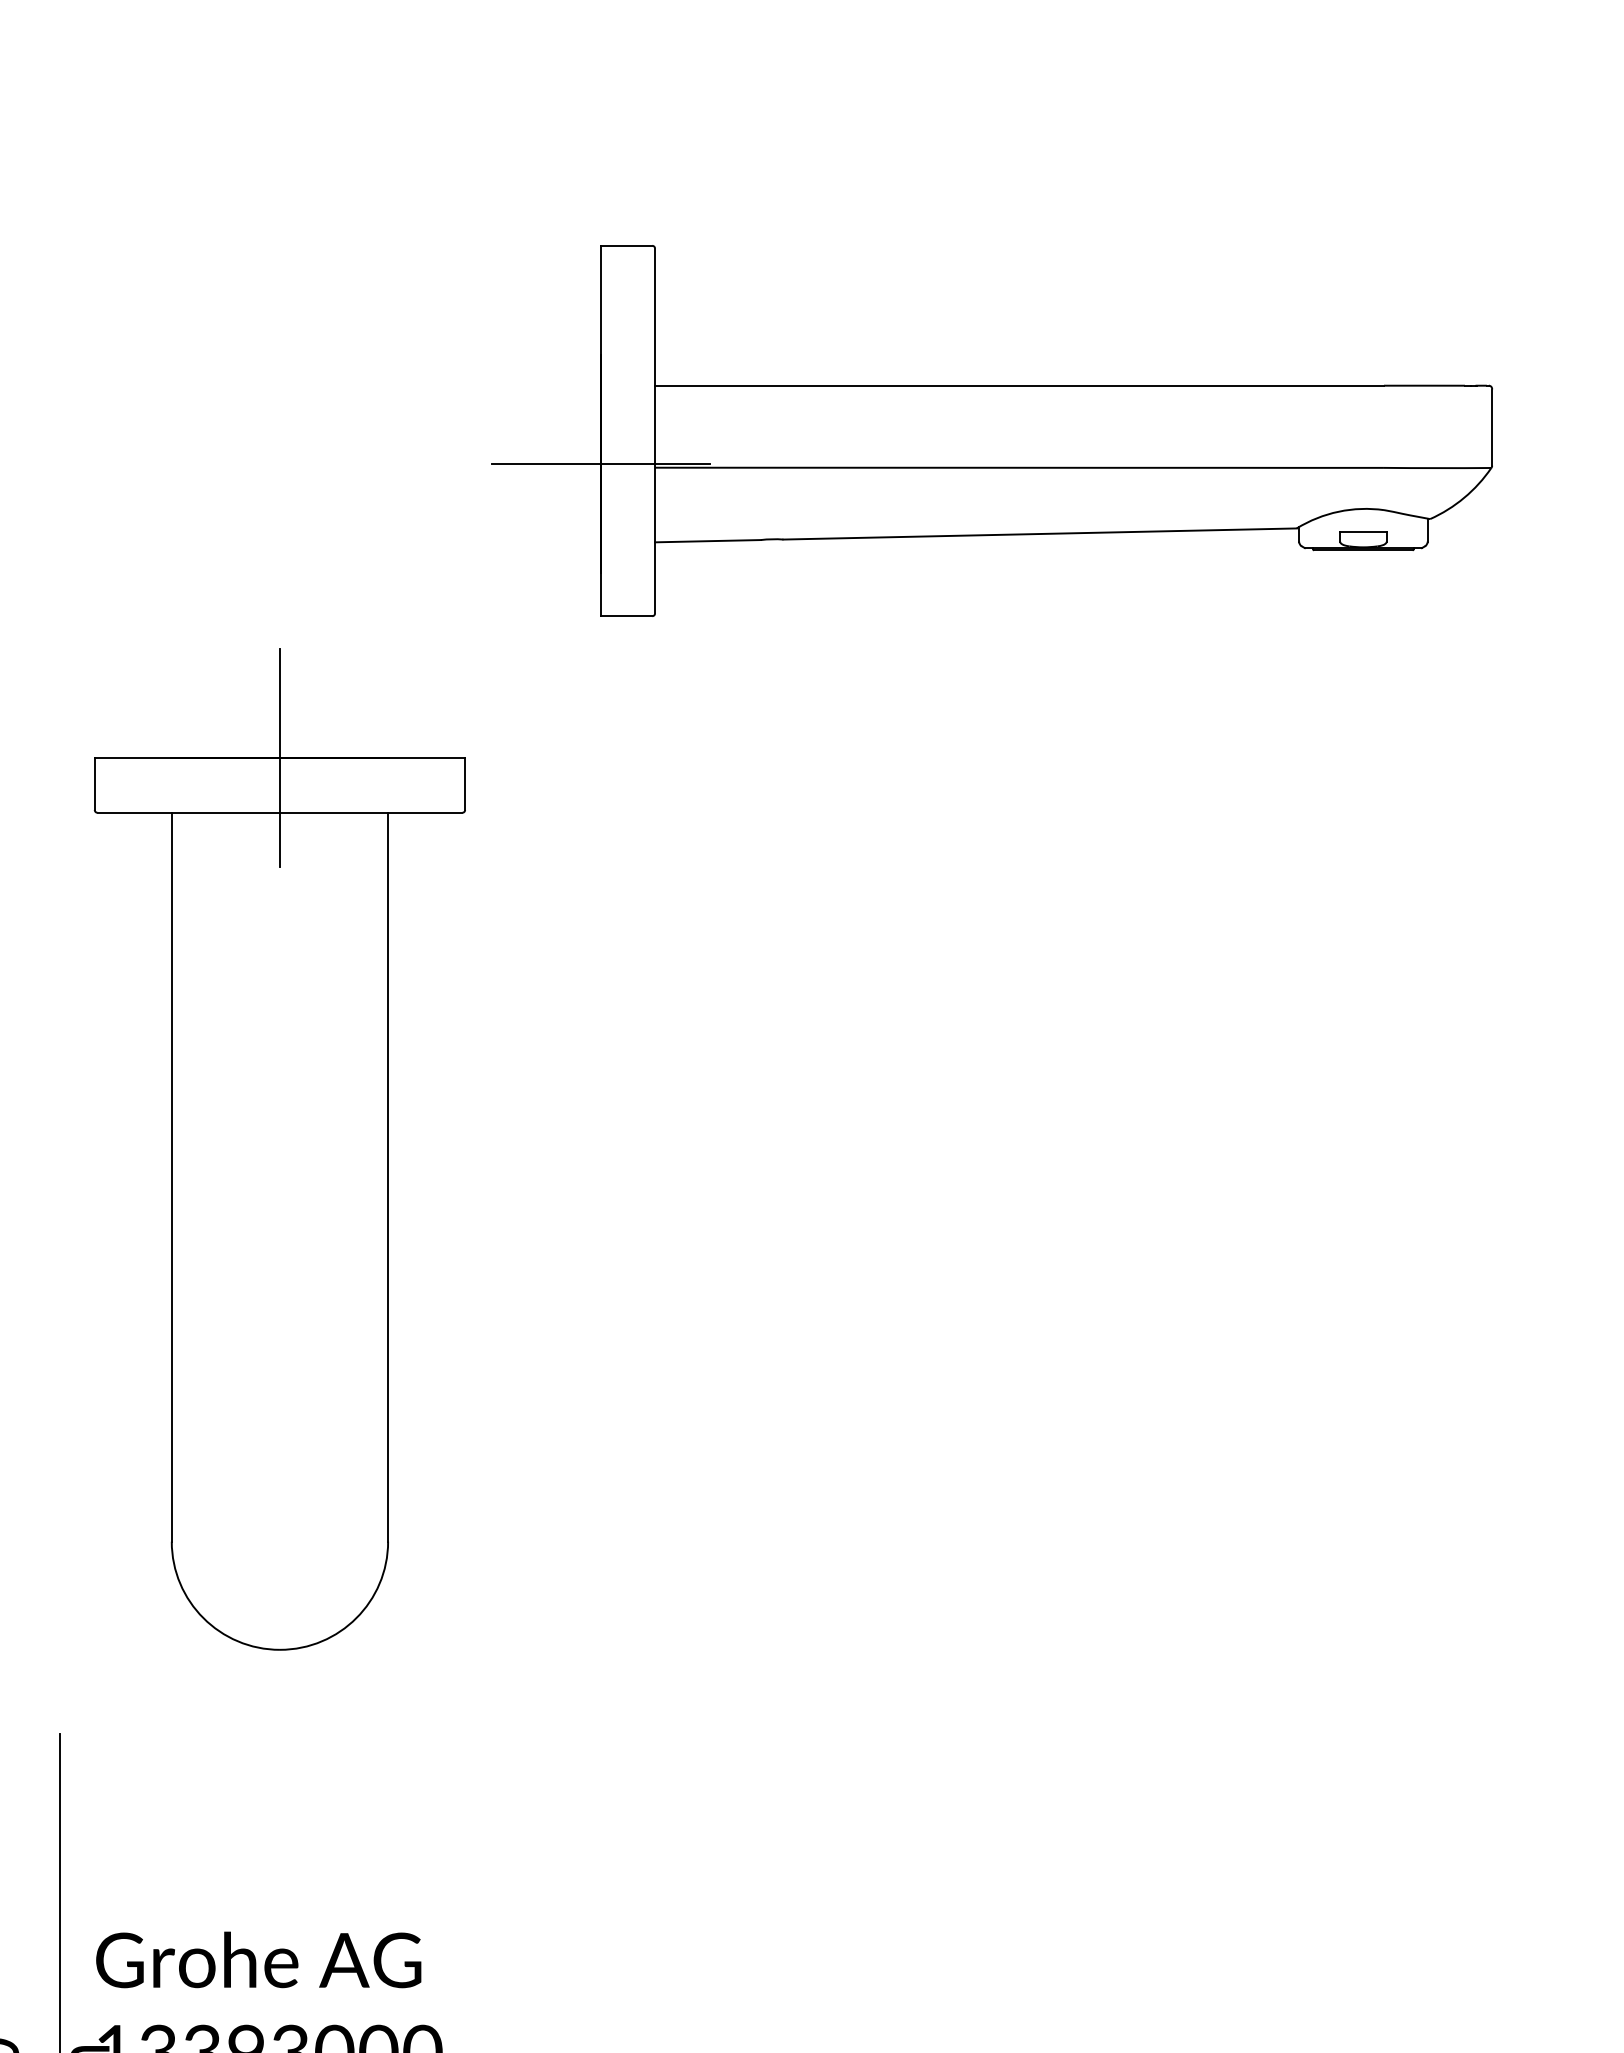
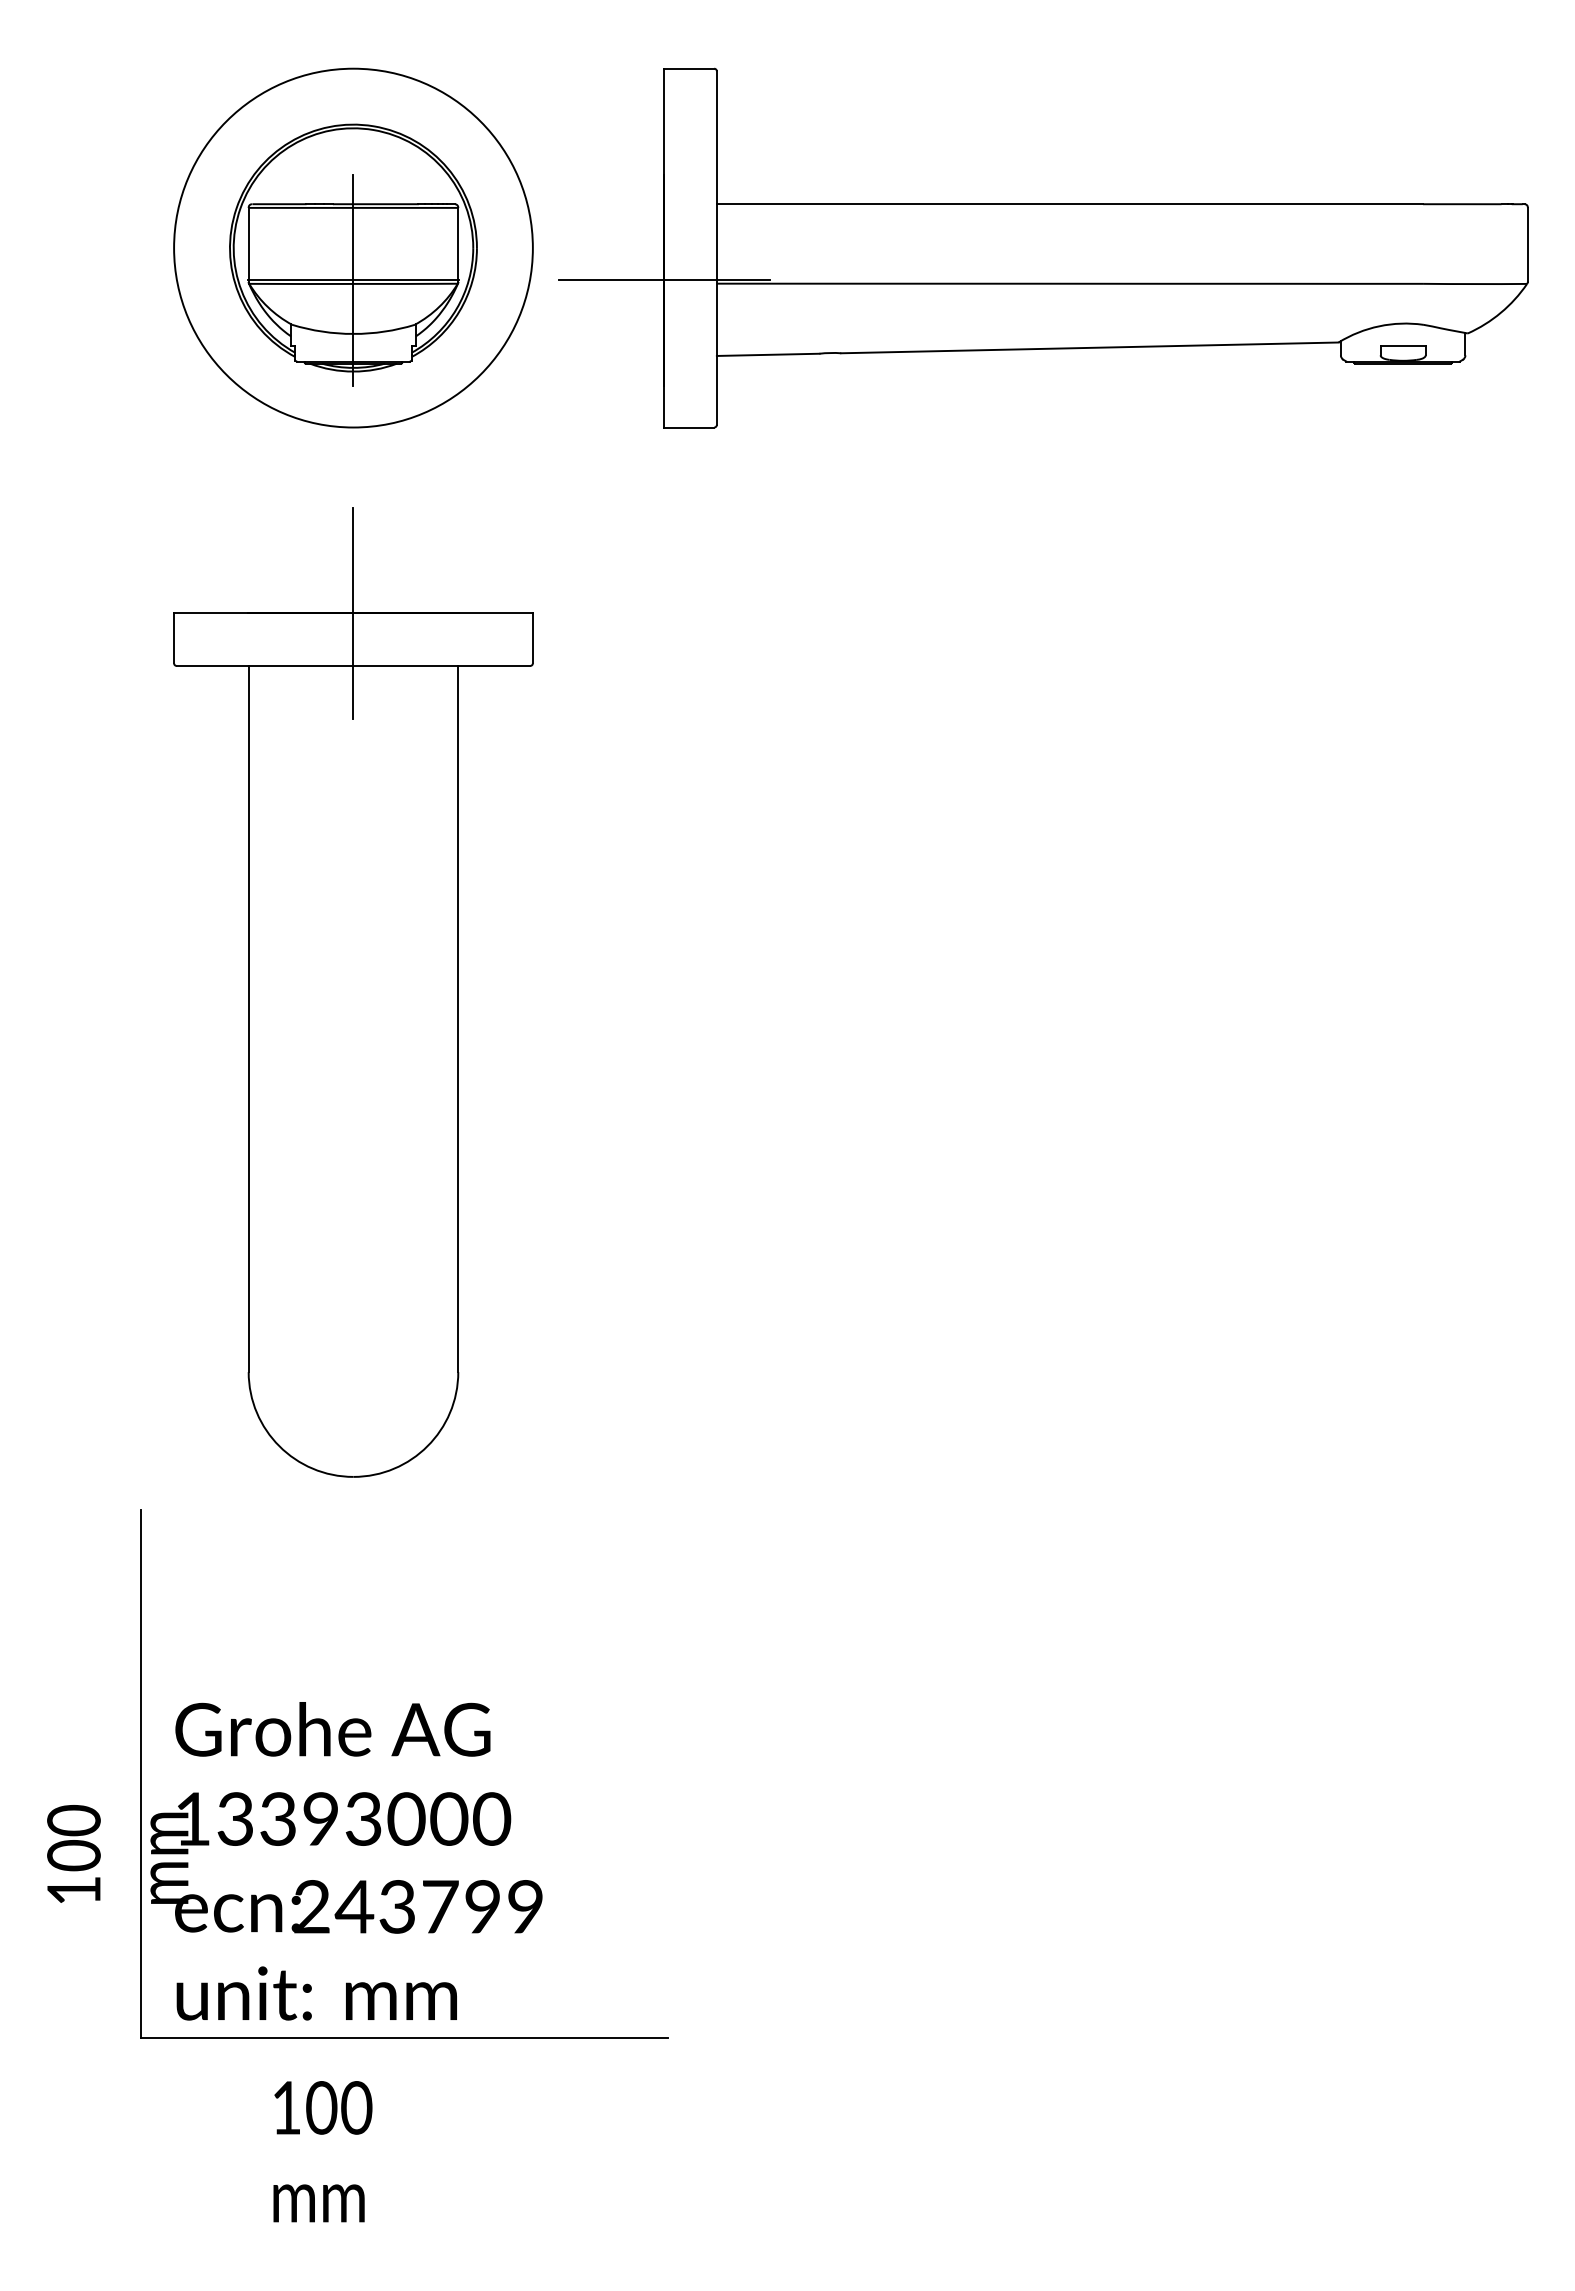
part: (279, 430) -> (353, 247), added
part: (279, 1149) -> (353, 992), moved

